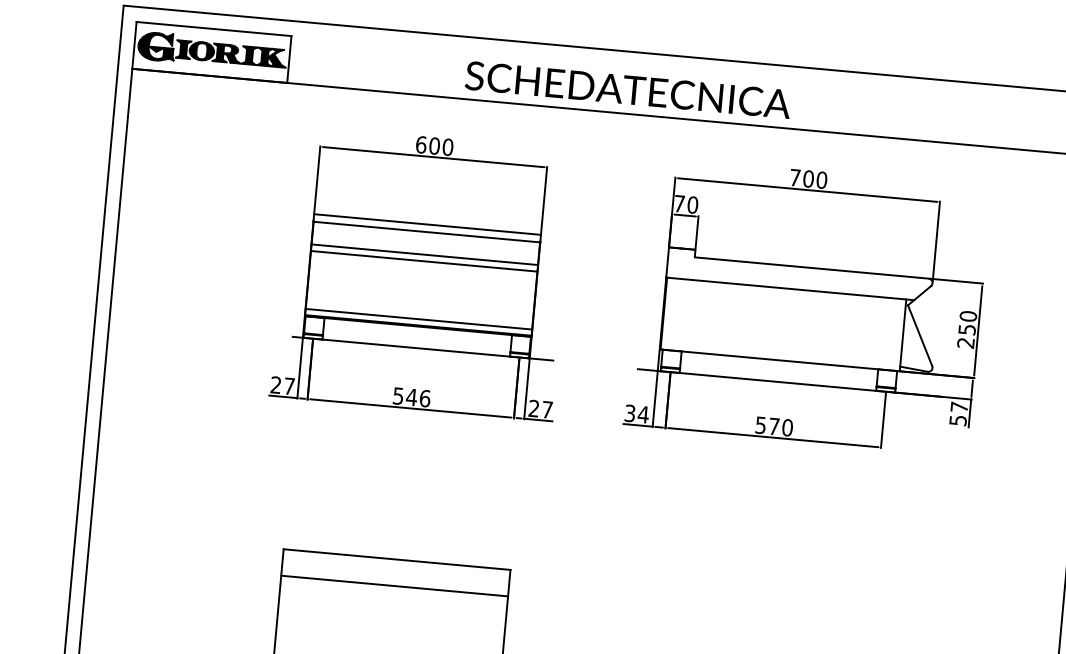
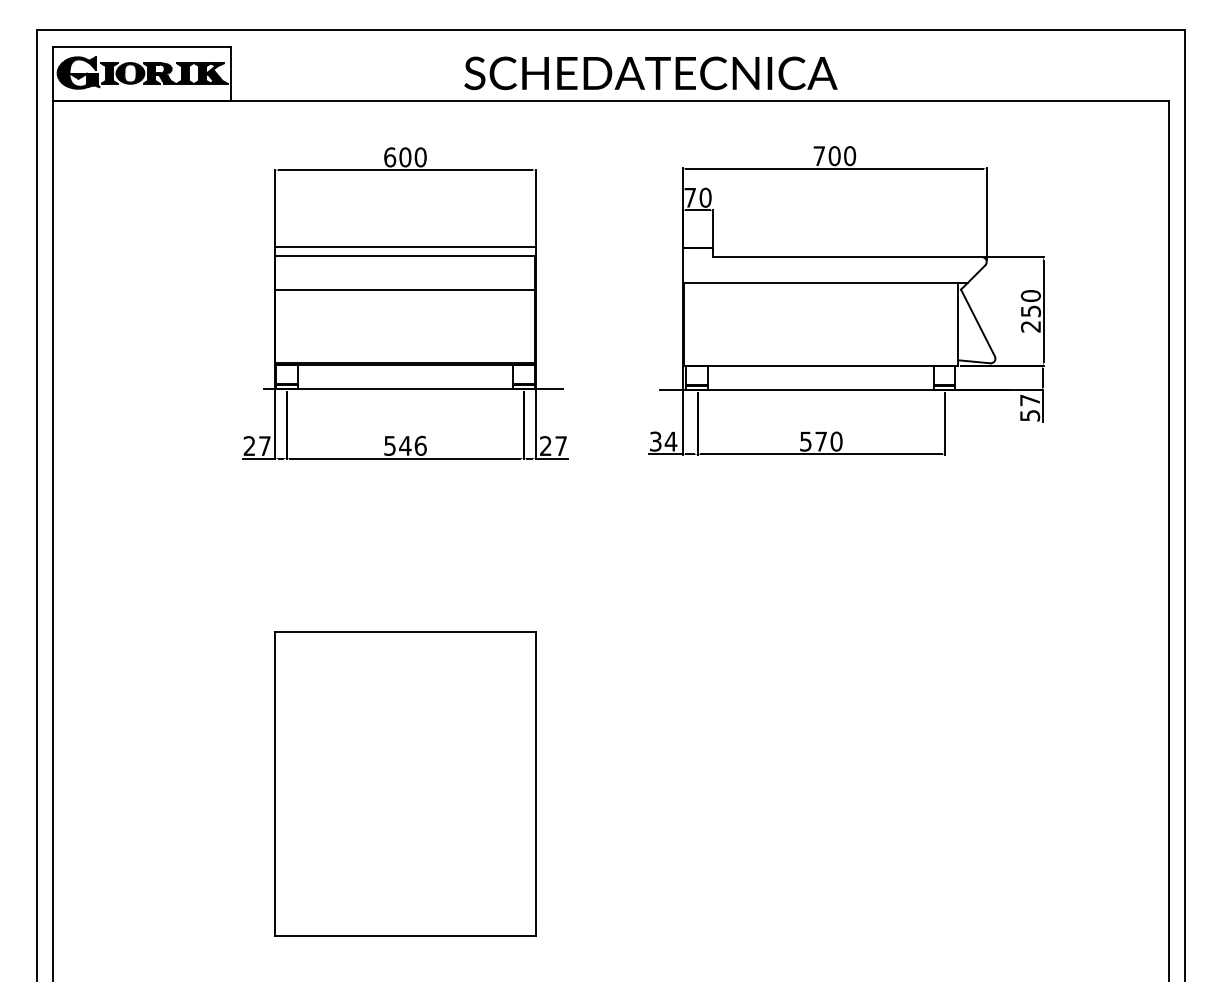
text: (627, 90) -> (650, 73), moved
line: (424, 255) -> (405, 282), removed
line: (418, 319) -> (405, 356), removed
line: (394, 585) -> (405, 662), removed

